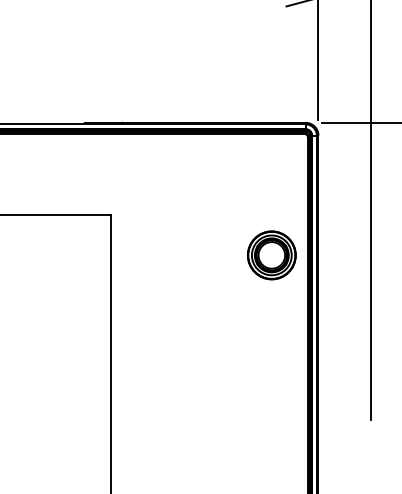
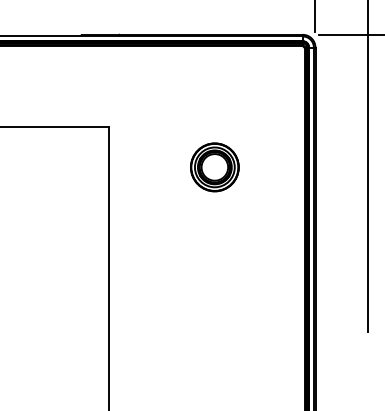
part: (271, 255) -> (214, 167), moved

